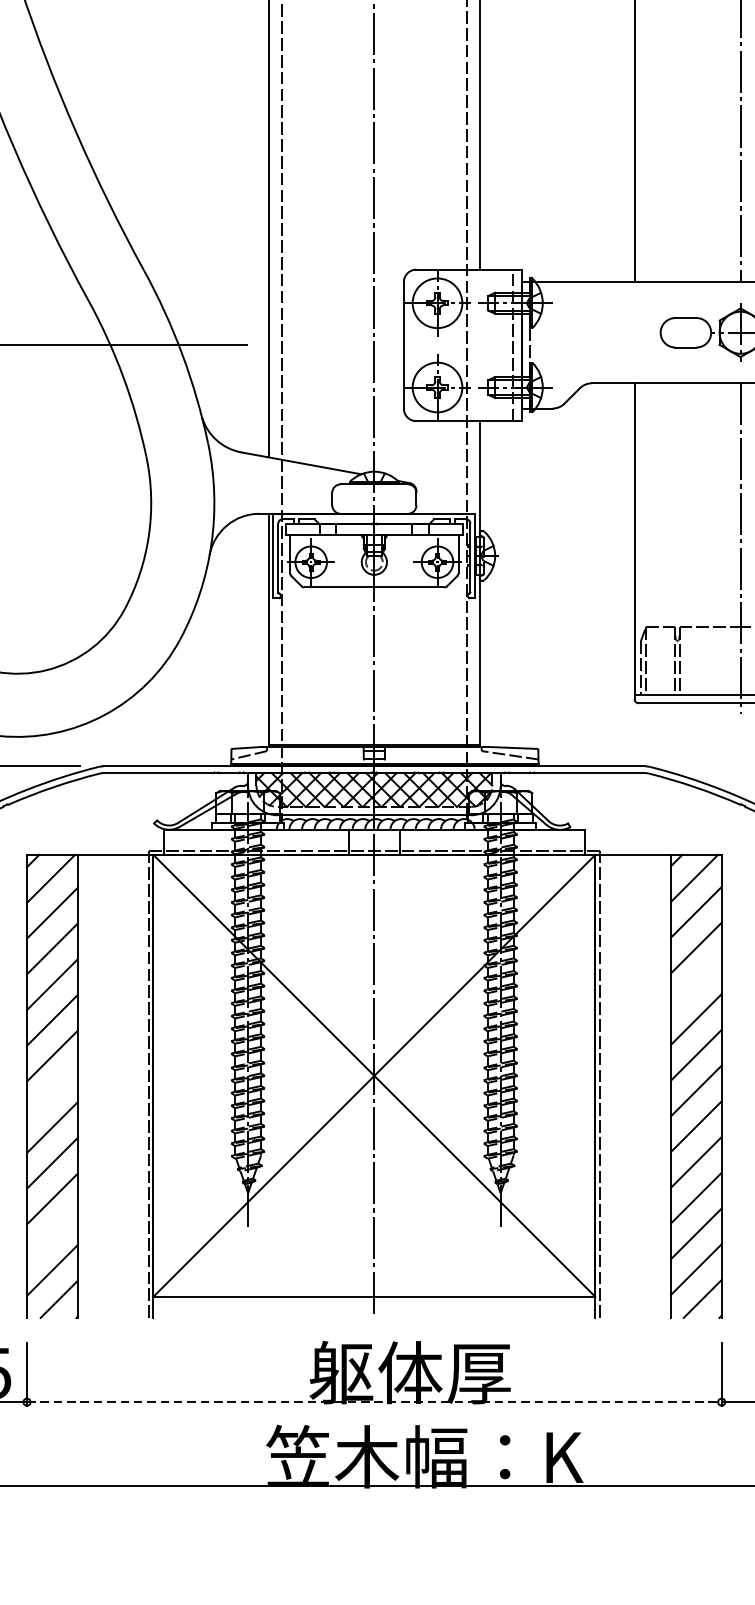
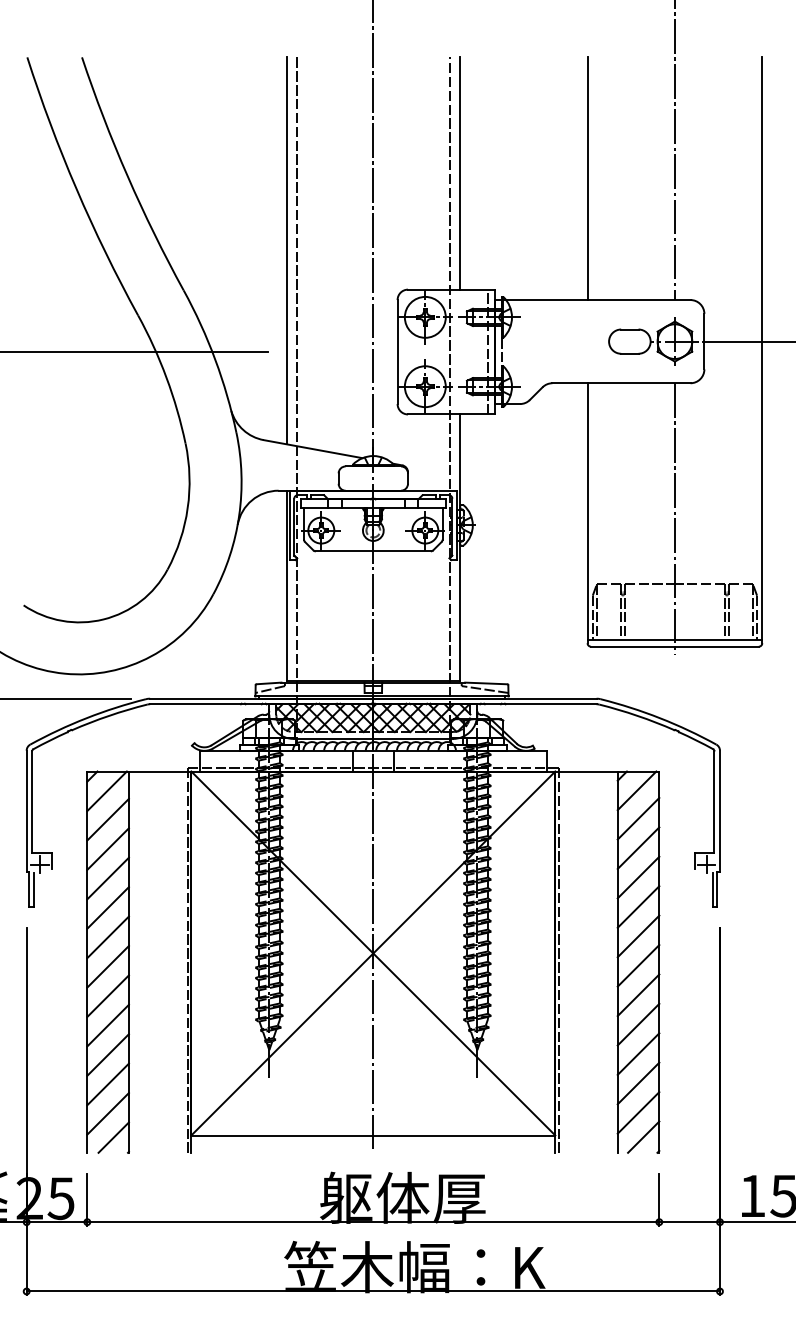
line: (696, 983) -> (638, 877), added
line: (51, 1091) -> (107, 966), added
line: (51, 1234) -> (107, 1084), added
line: (374, 1402) -> (373, 1222), dashed -> solid

